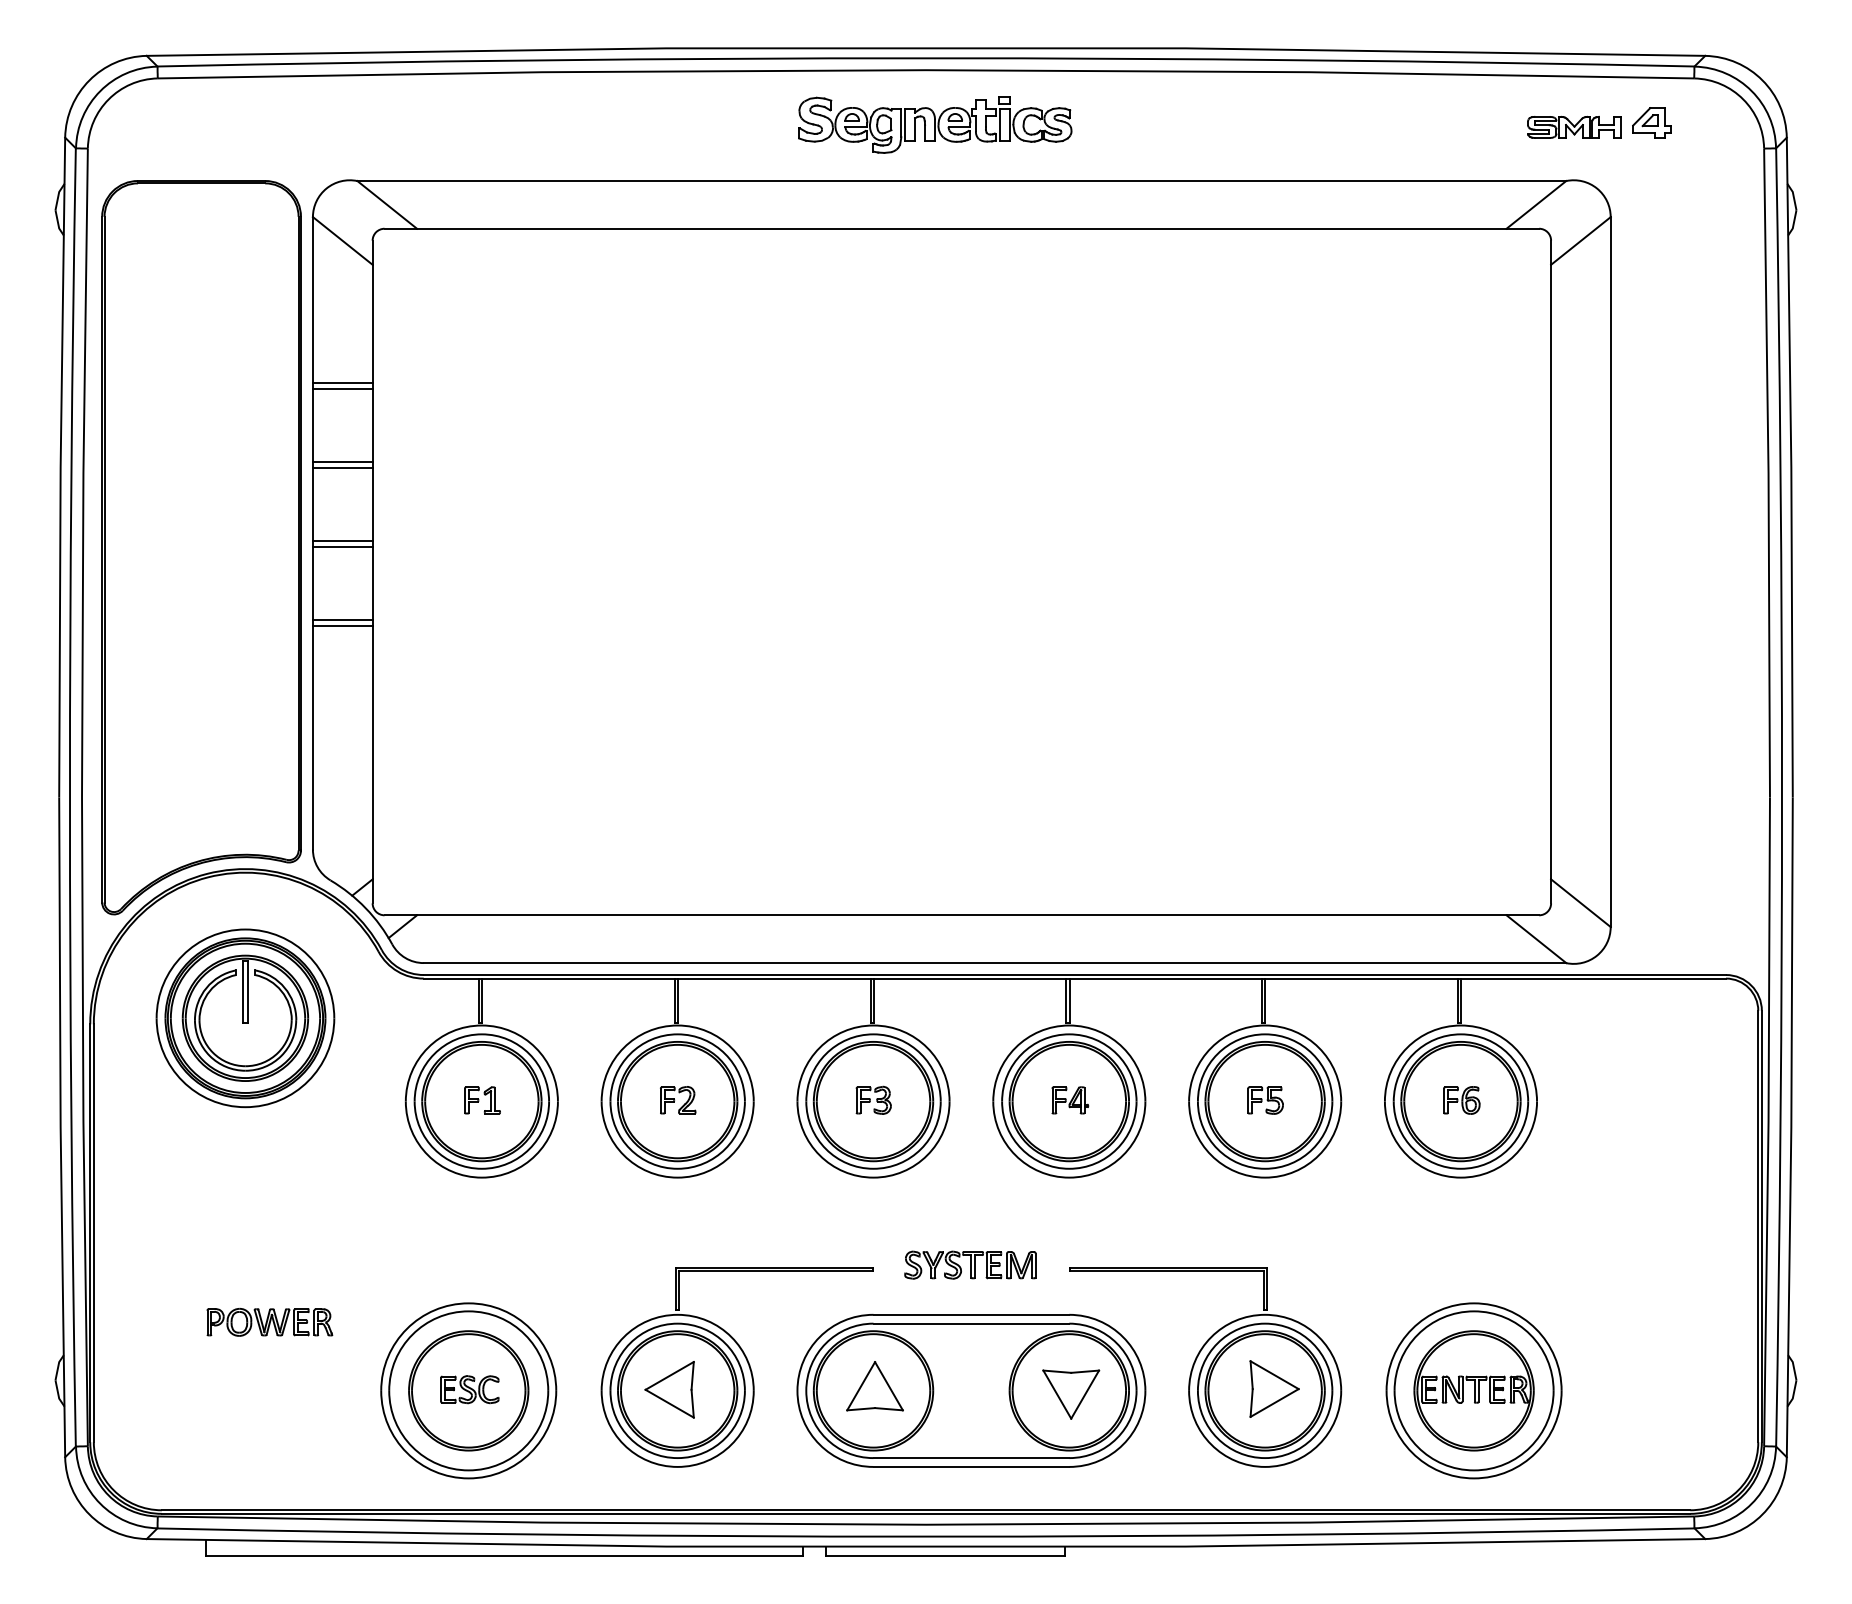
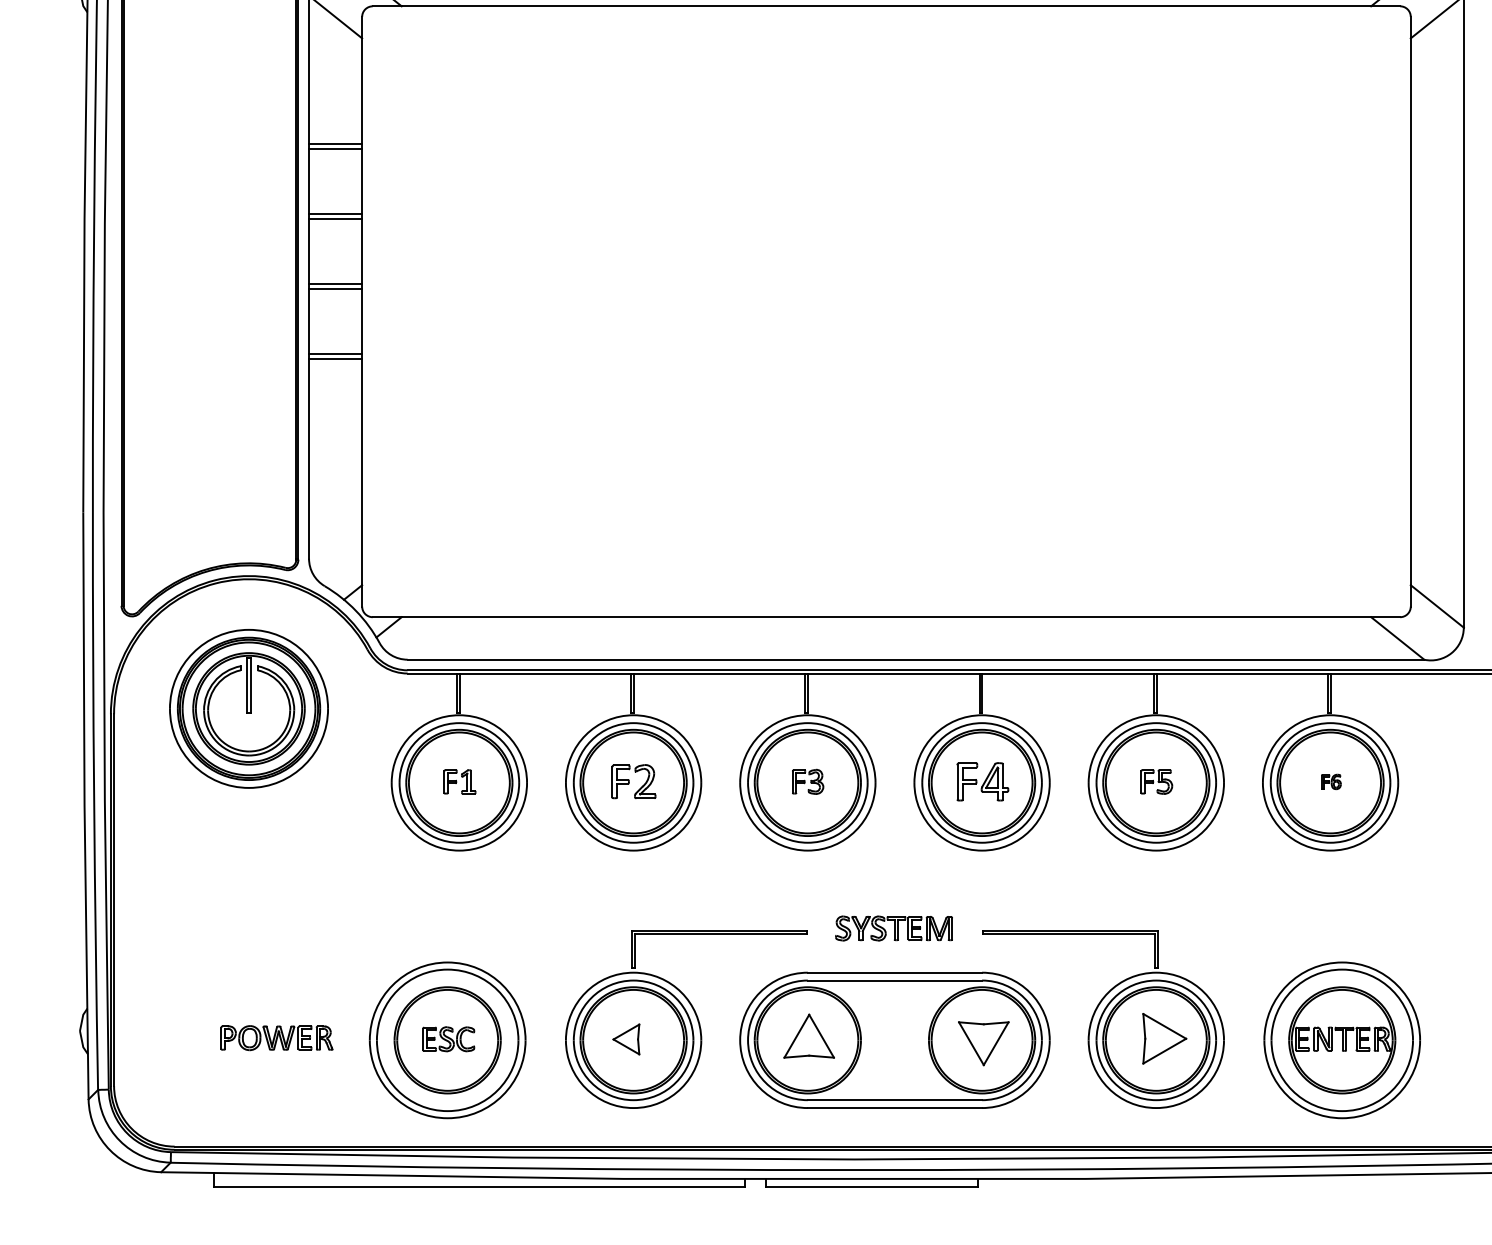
part: (678, 1100) -> (634, 781), size x1.4
part: (1070, 1100) -> (983, 781), size x1.6
part: (1461, 1100) -> (1331, 781), size x0.6
part: (269, 1322) -> (276, 1038), moved
part: (669, 1389) -> (626, 1039), size x0.6

